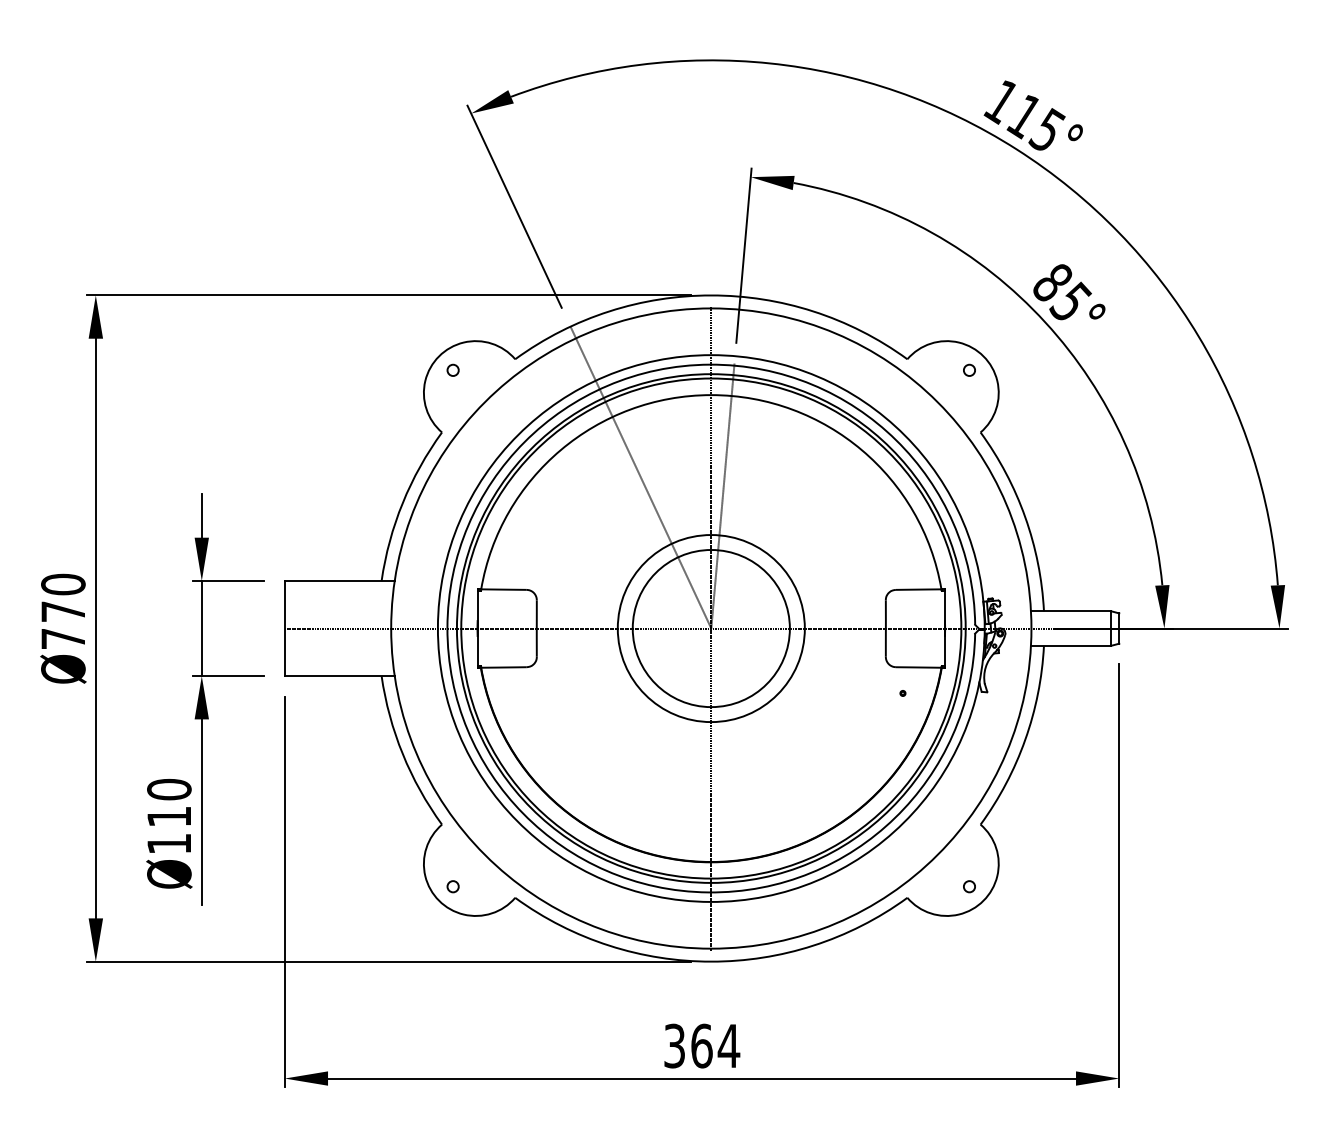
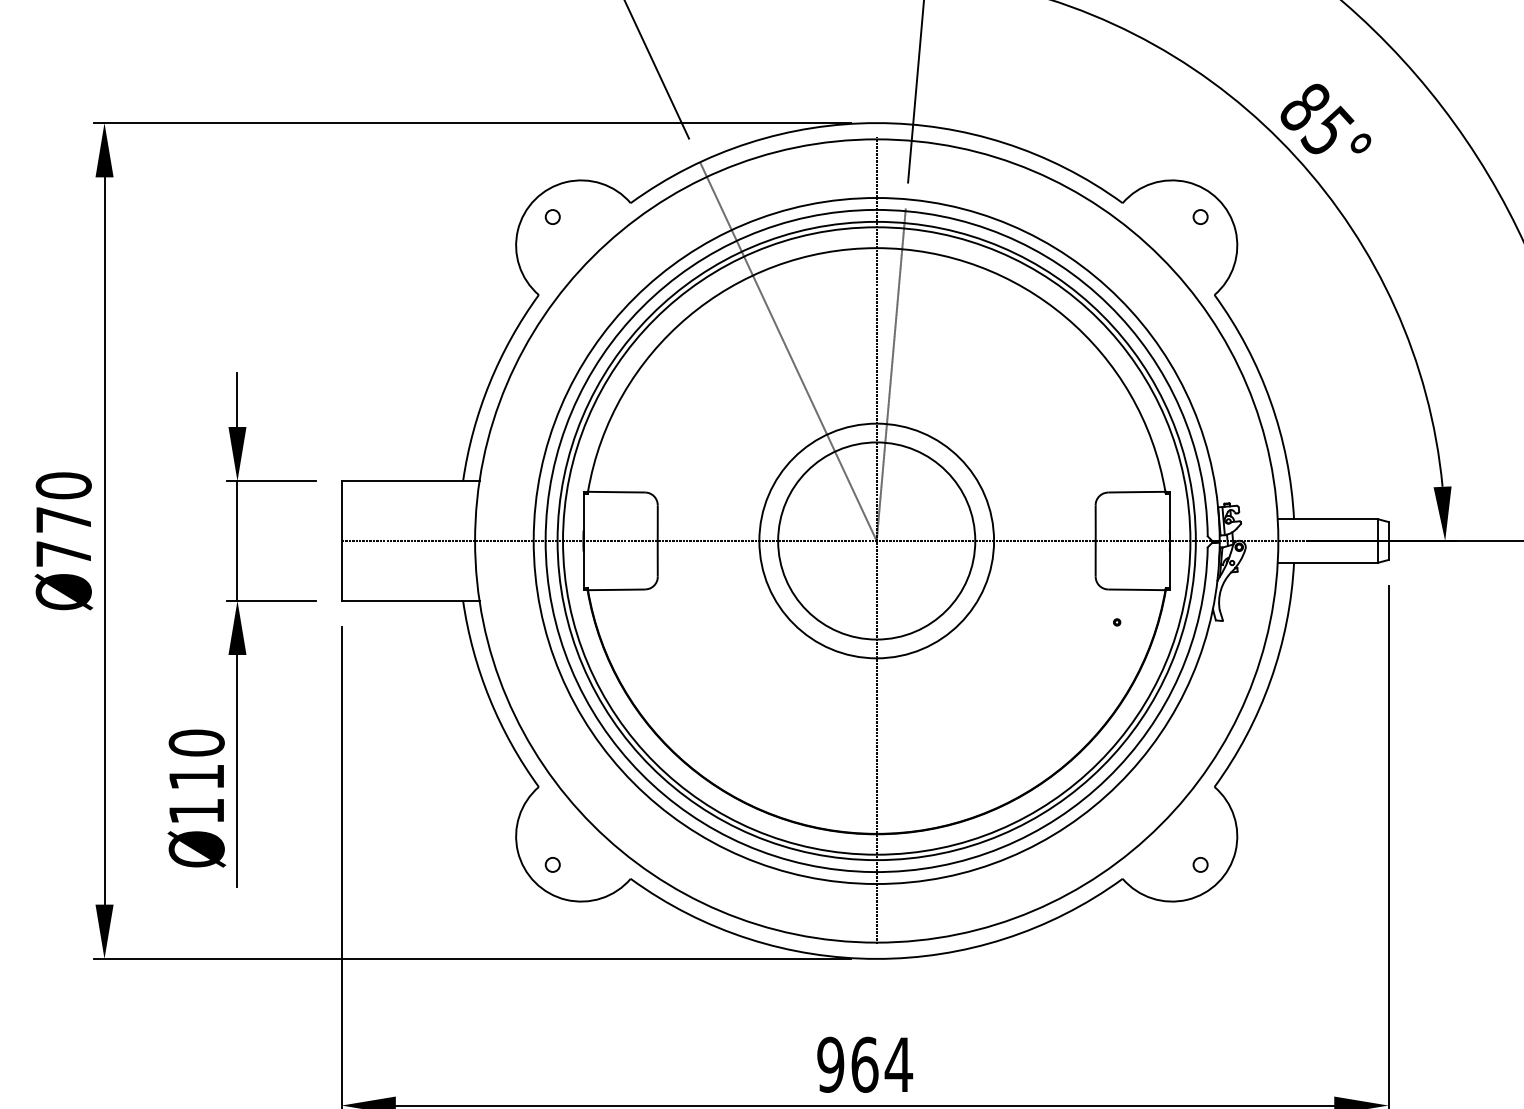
text: (674, 1045) -> (830, 1064), 364 -> 964

